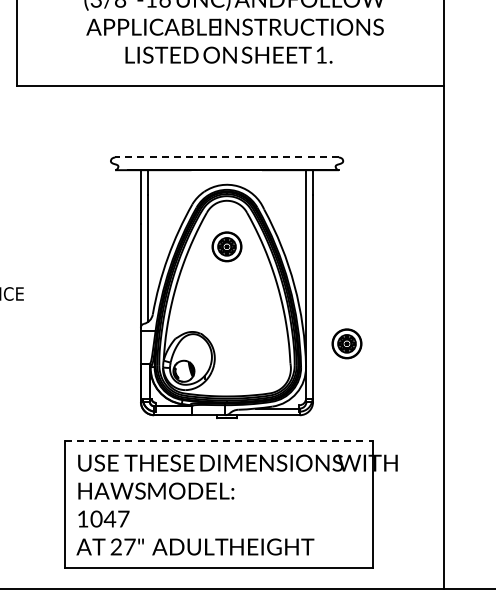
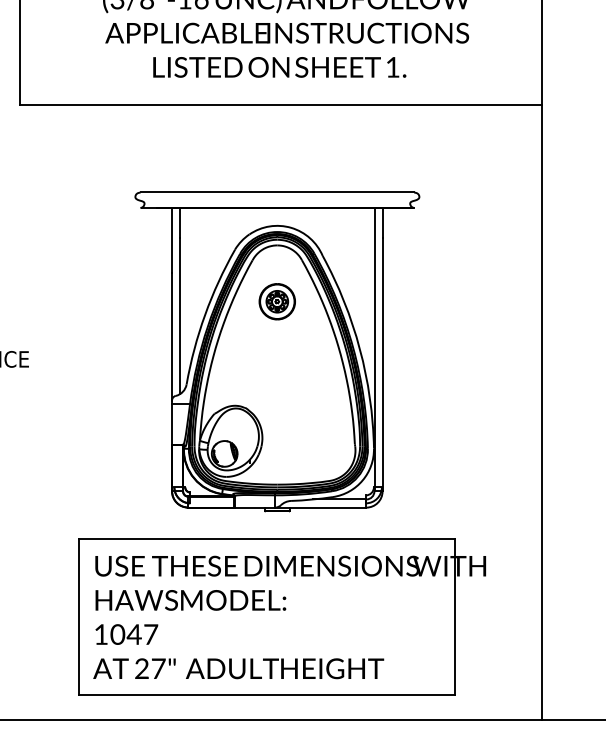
line: (227, 157) -> (277, 192), dashed -> solid
part: (346, 343) -> (423, 419), removed
line: (219, 440) -> (268, 538), dashed -> solid

